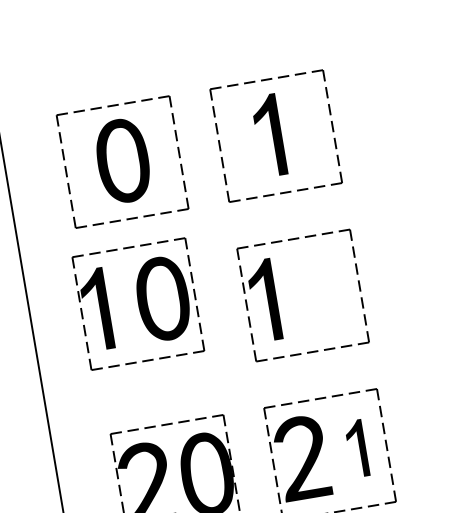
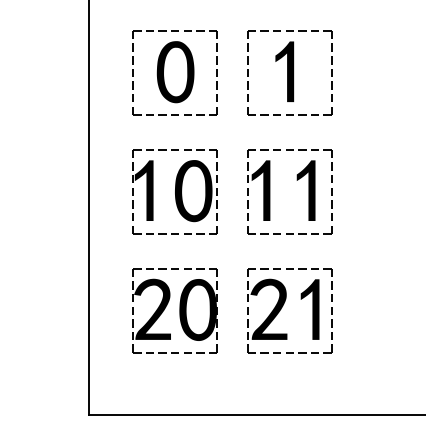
part: (324, 290) -> (305, 190), added
part: (137, 303) -> (174, 191), moved
part: (356, 448) -> (309, 309), size x1.43

